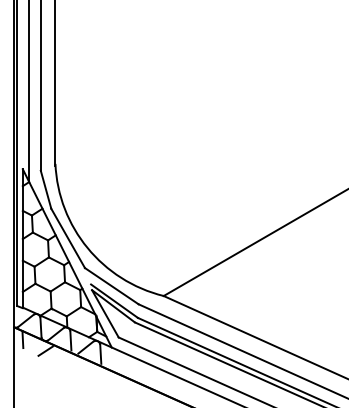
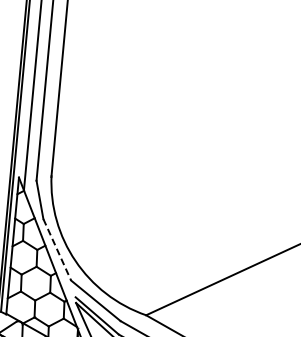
line: (68, 238) -> (57, 249), solid -> dashed

